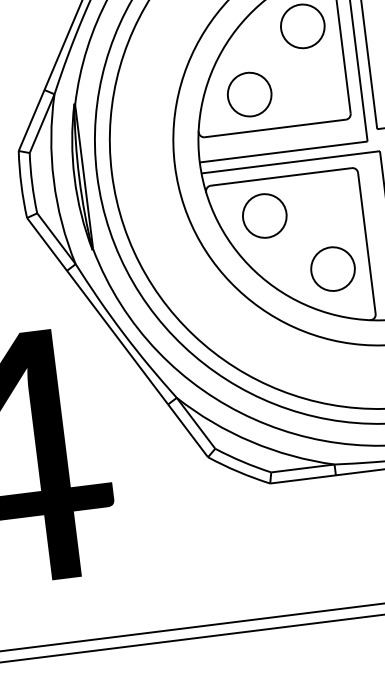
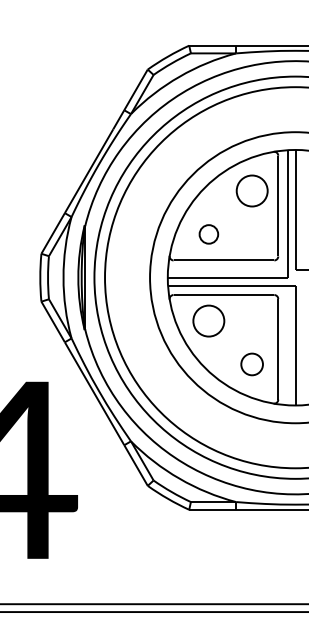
part: (249, 94) -> (208, 234), size x0.6
part: (332, 269) -> (251, 364), size x0.7

